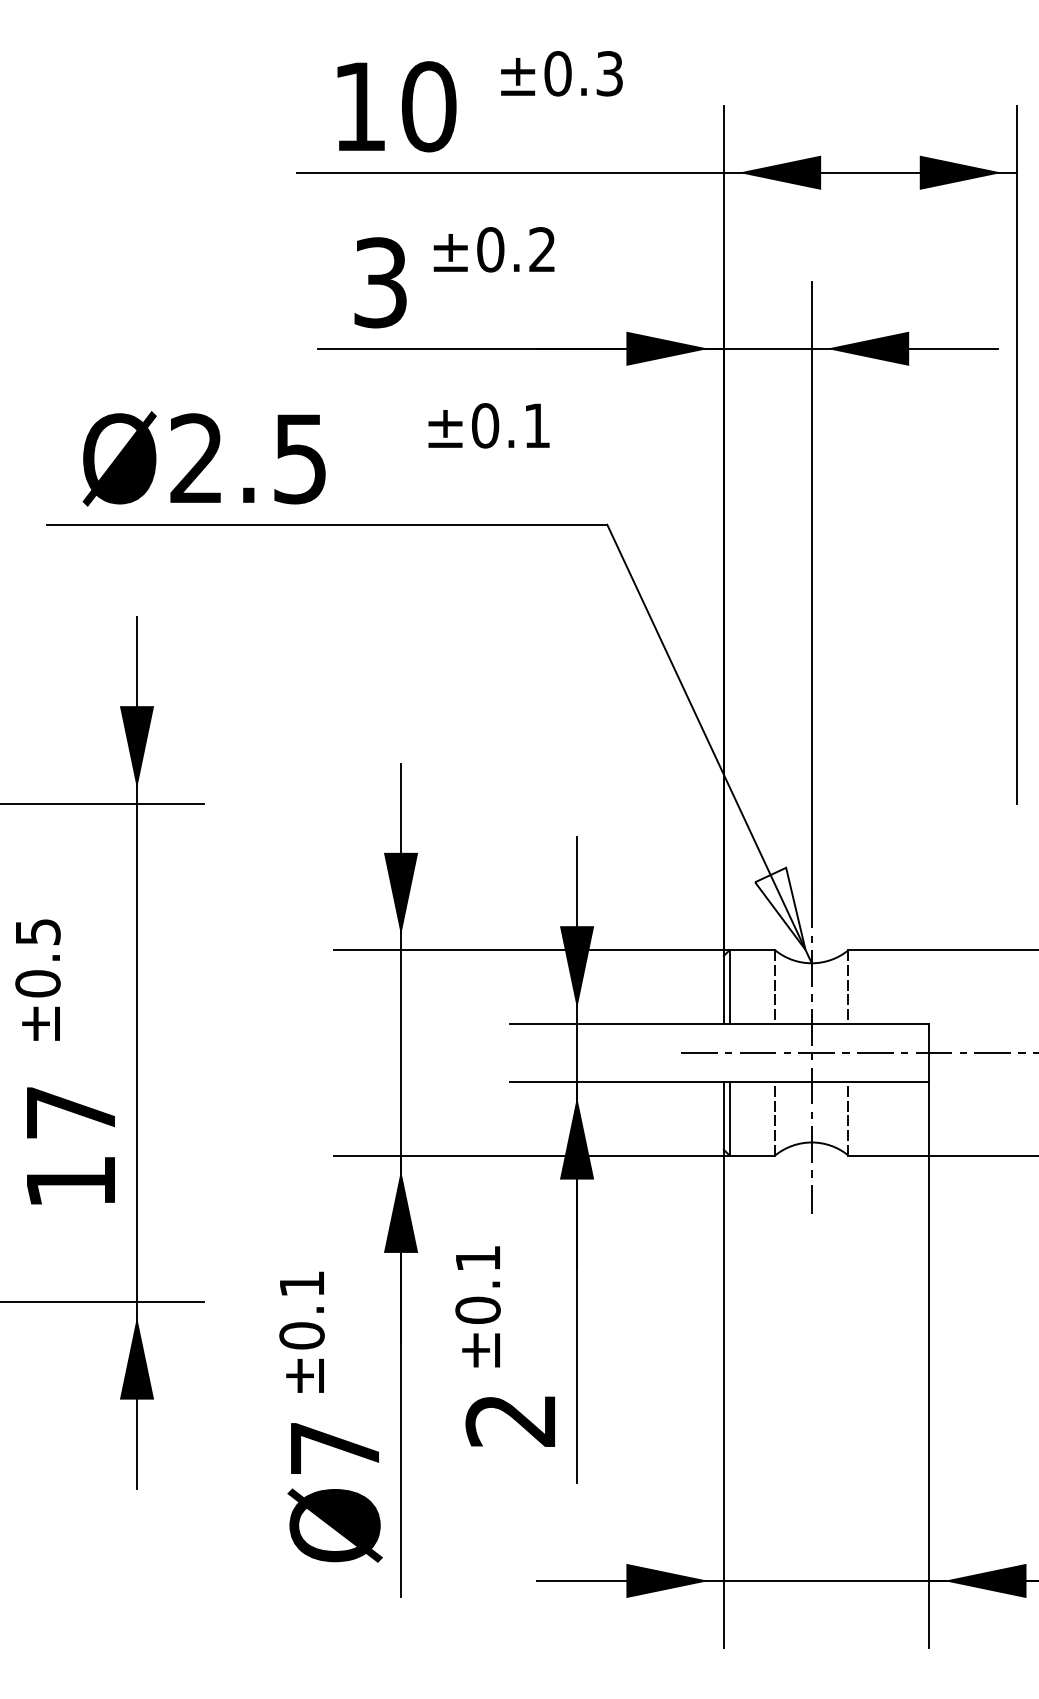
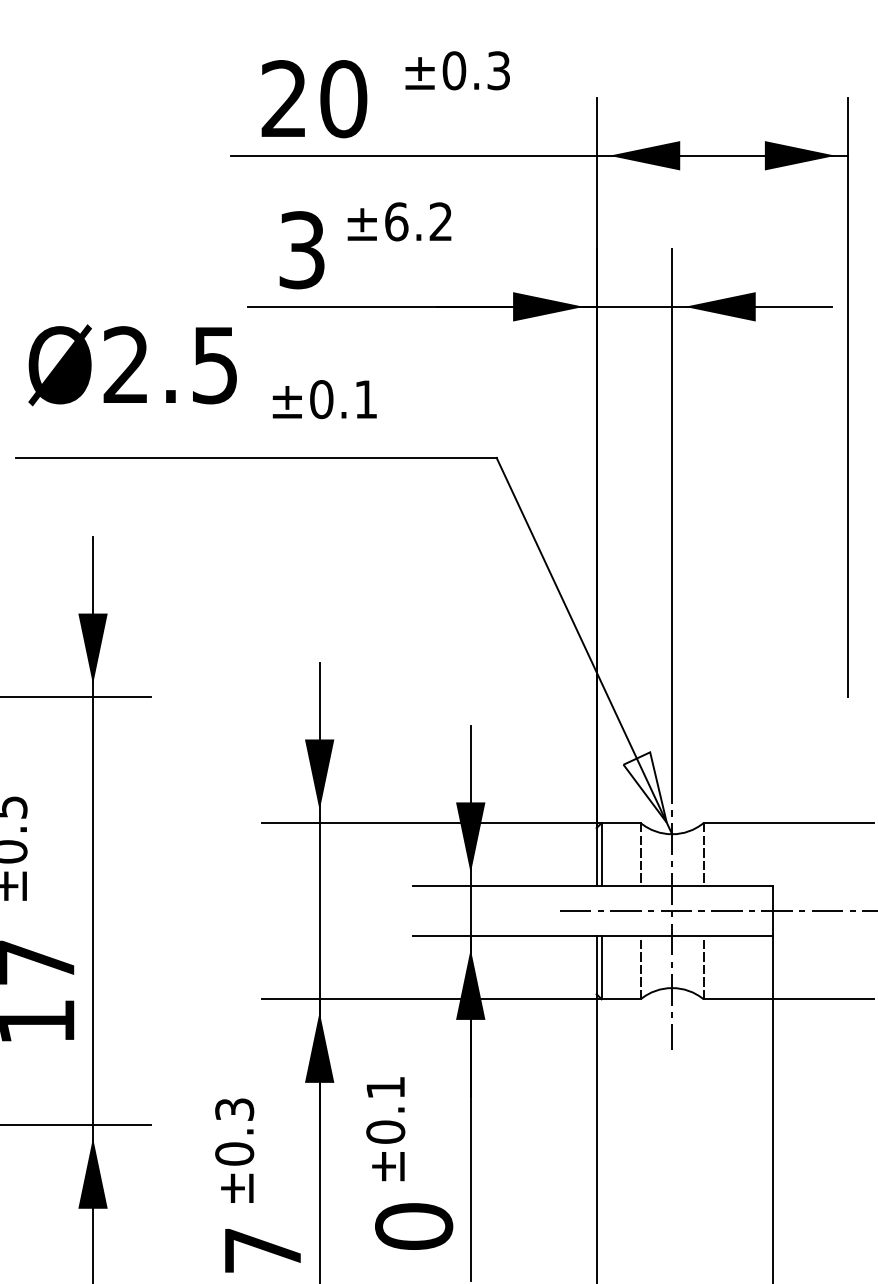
text: (358, 105) -> (283, 98), 10 -> 20
text: (490, 249) -> (396, 221), ±0.2 -> ±6.2
text: (488, 425) -> (324, 399), moved
text: (203, 458) -> (132, 364), moved
text: (301, 1284) -> (234, 1109), ±0.1 -> ±0.3
text: (510, 1420) -> (413, 1226), 2 -> 0

